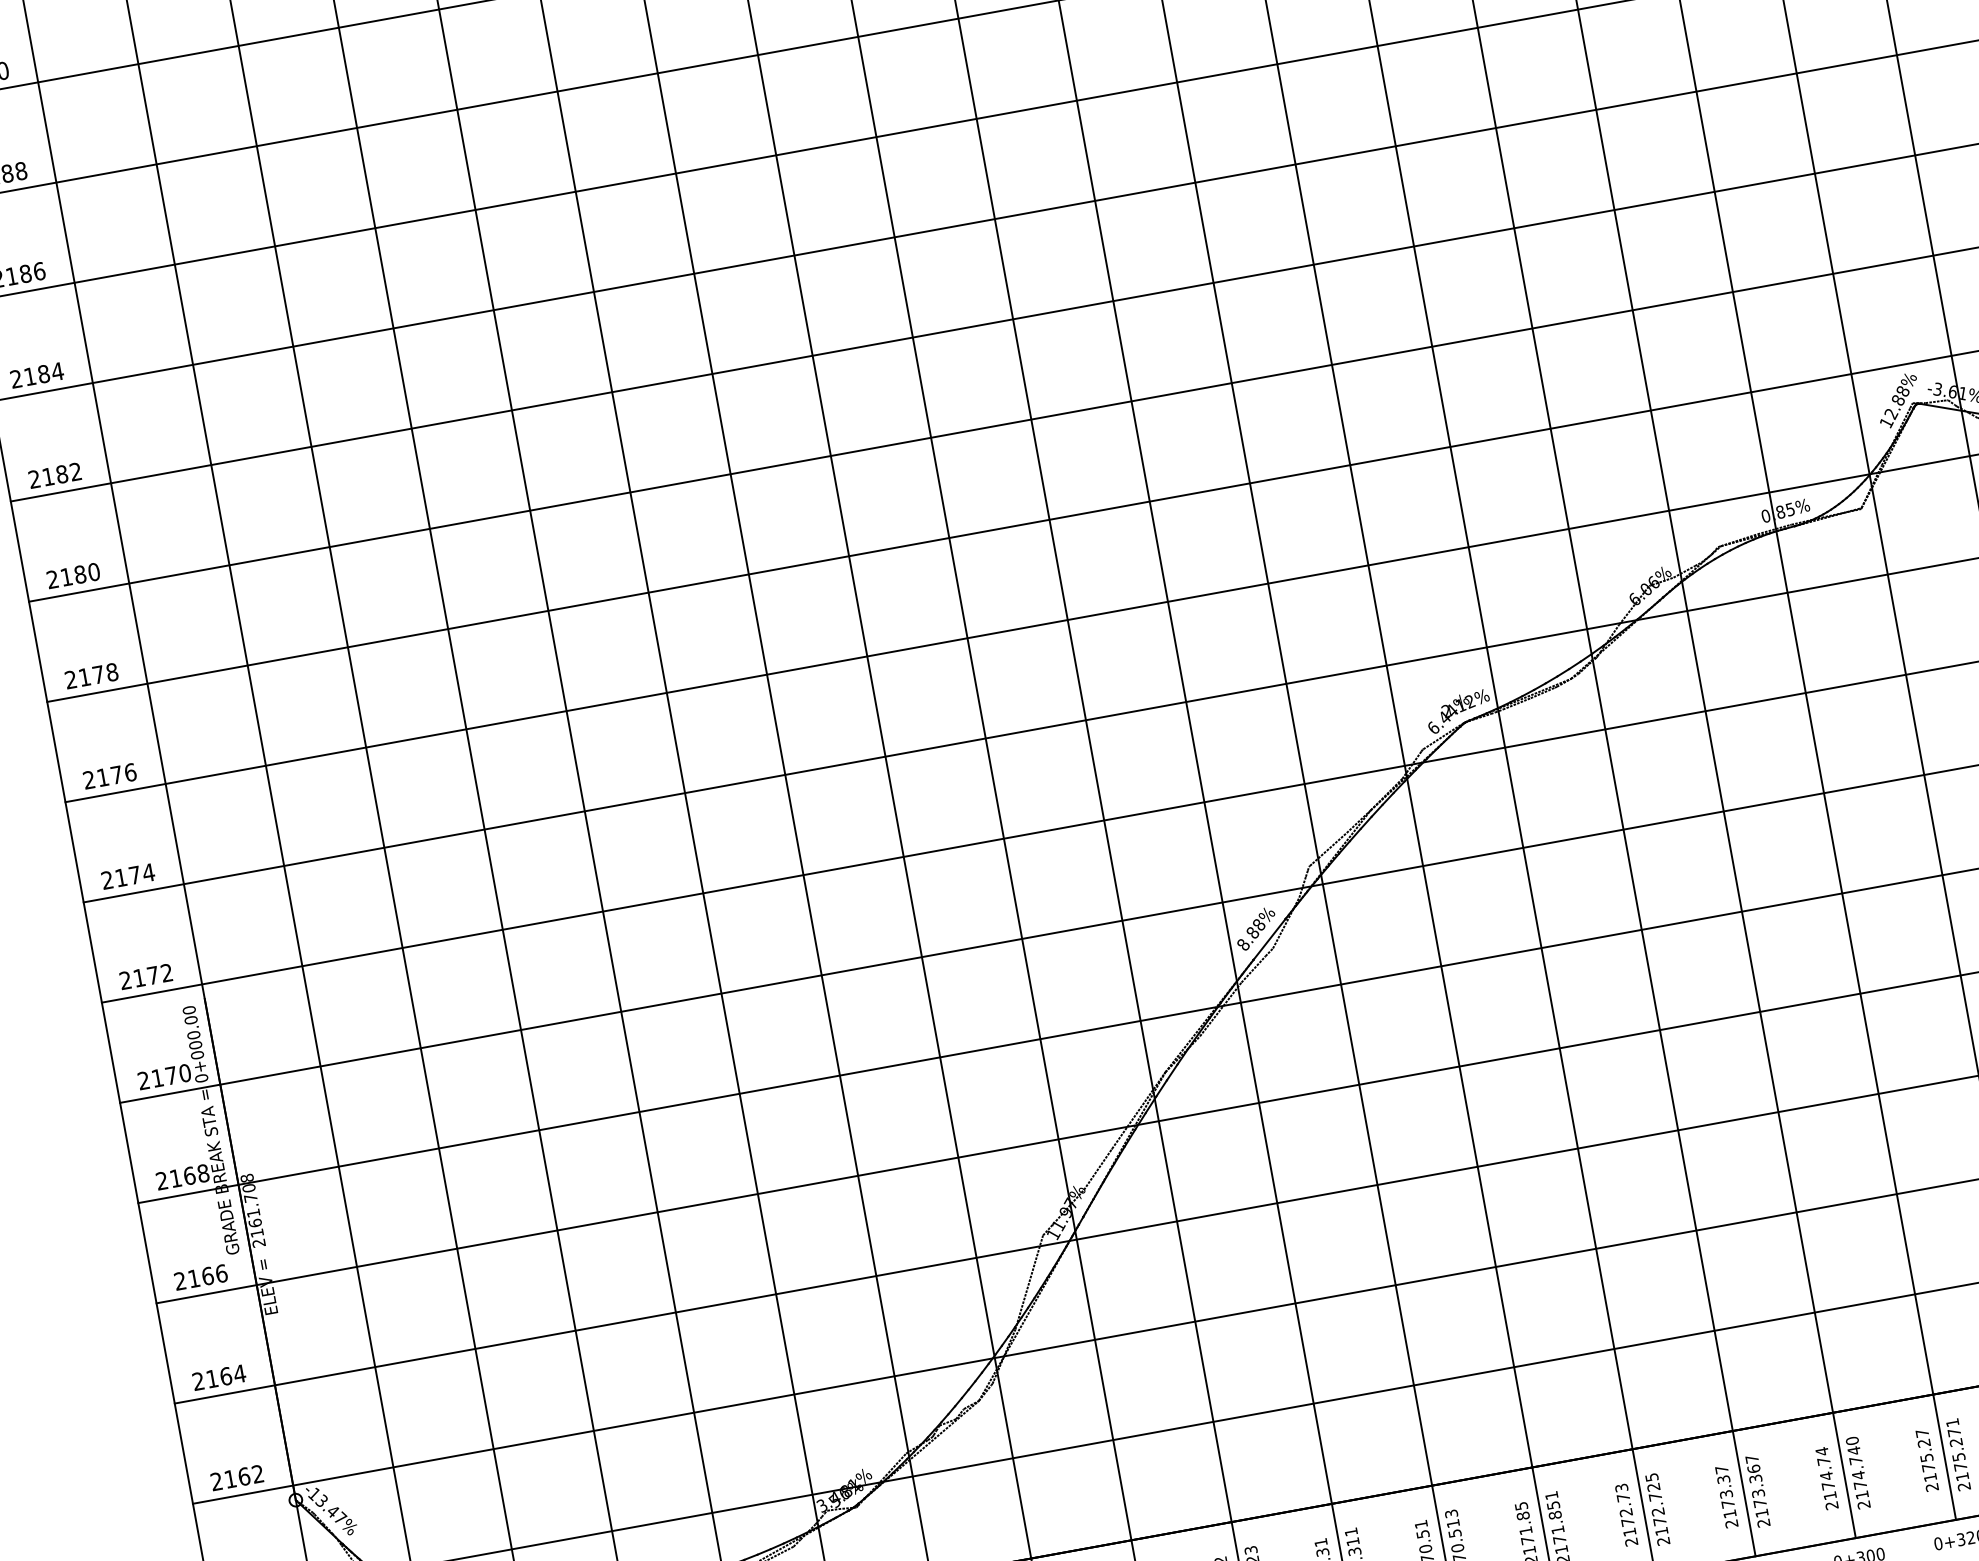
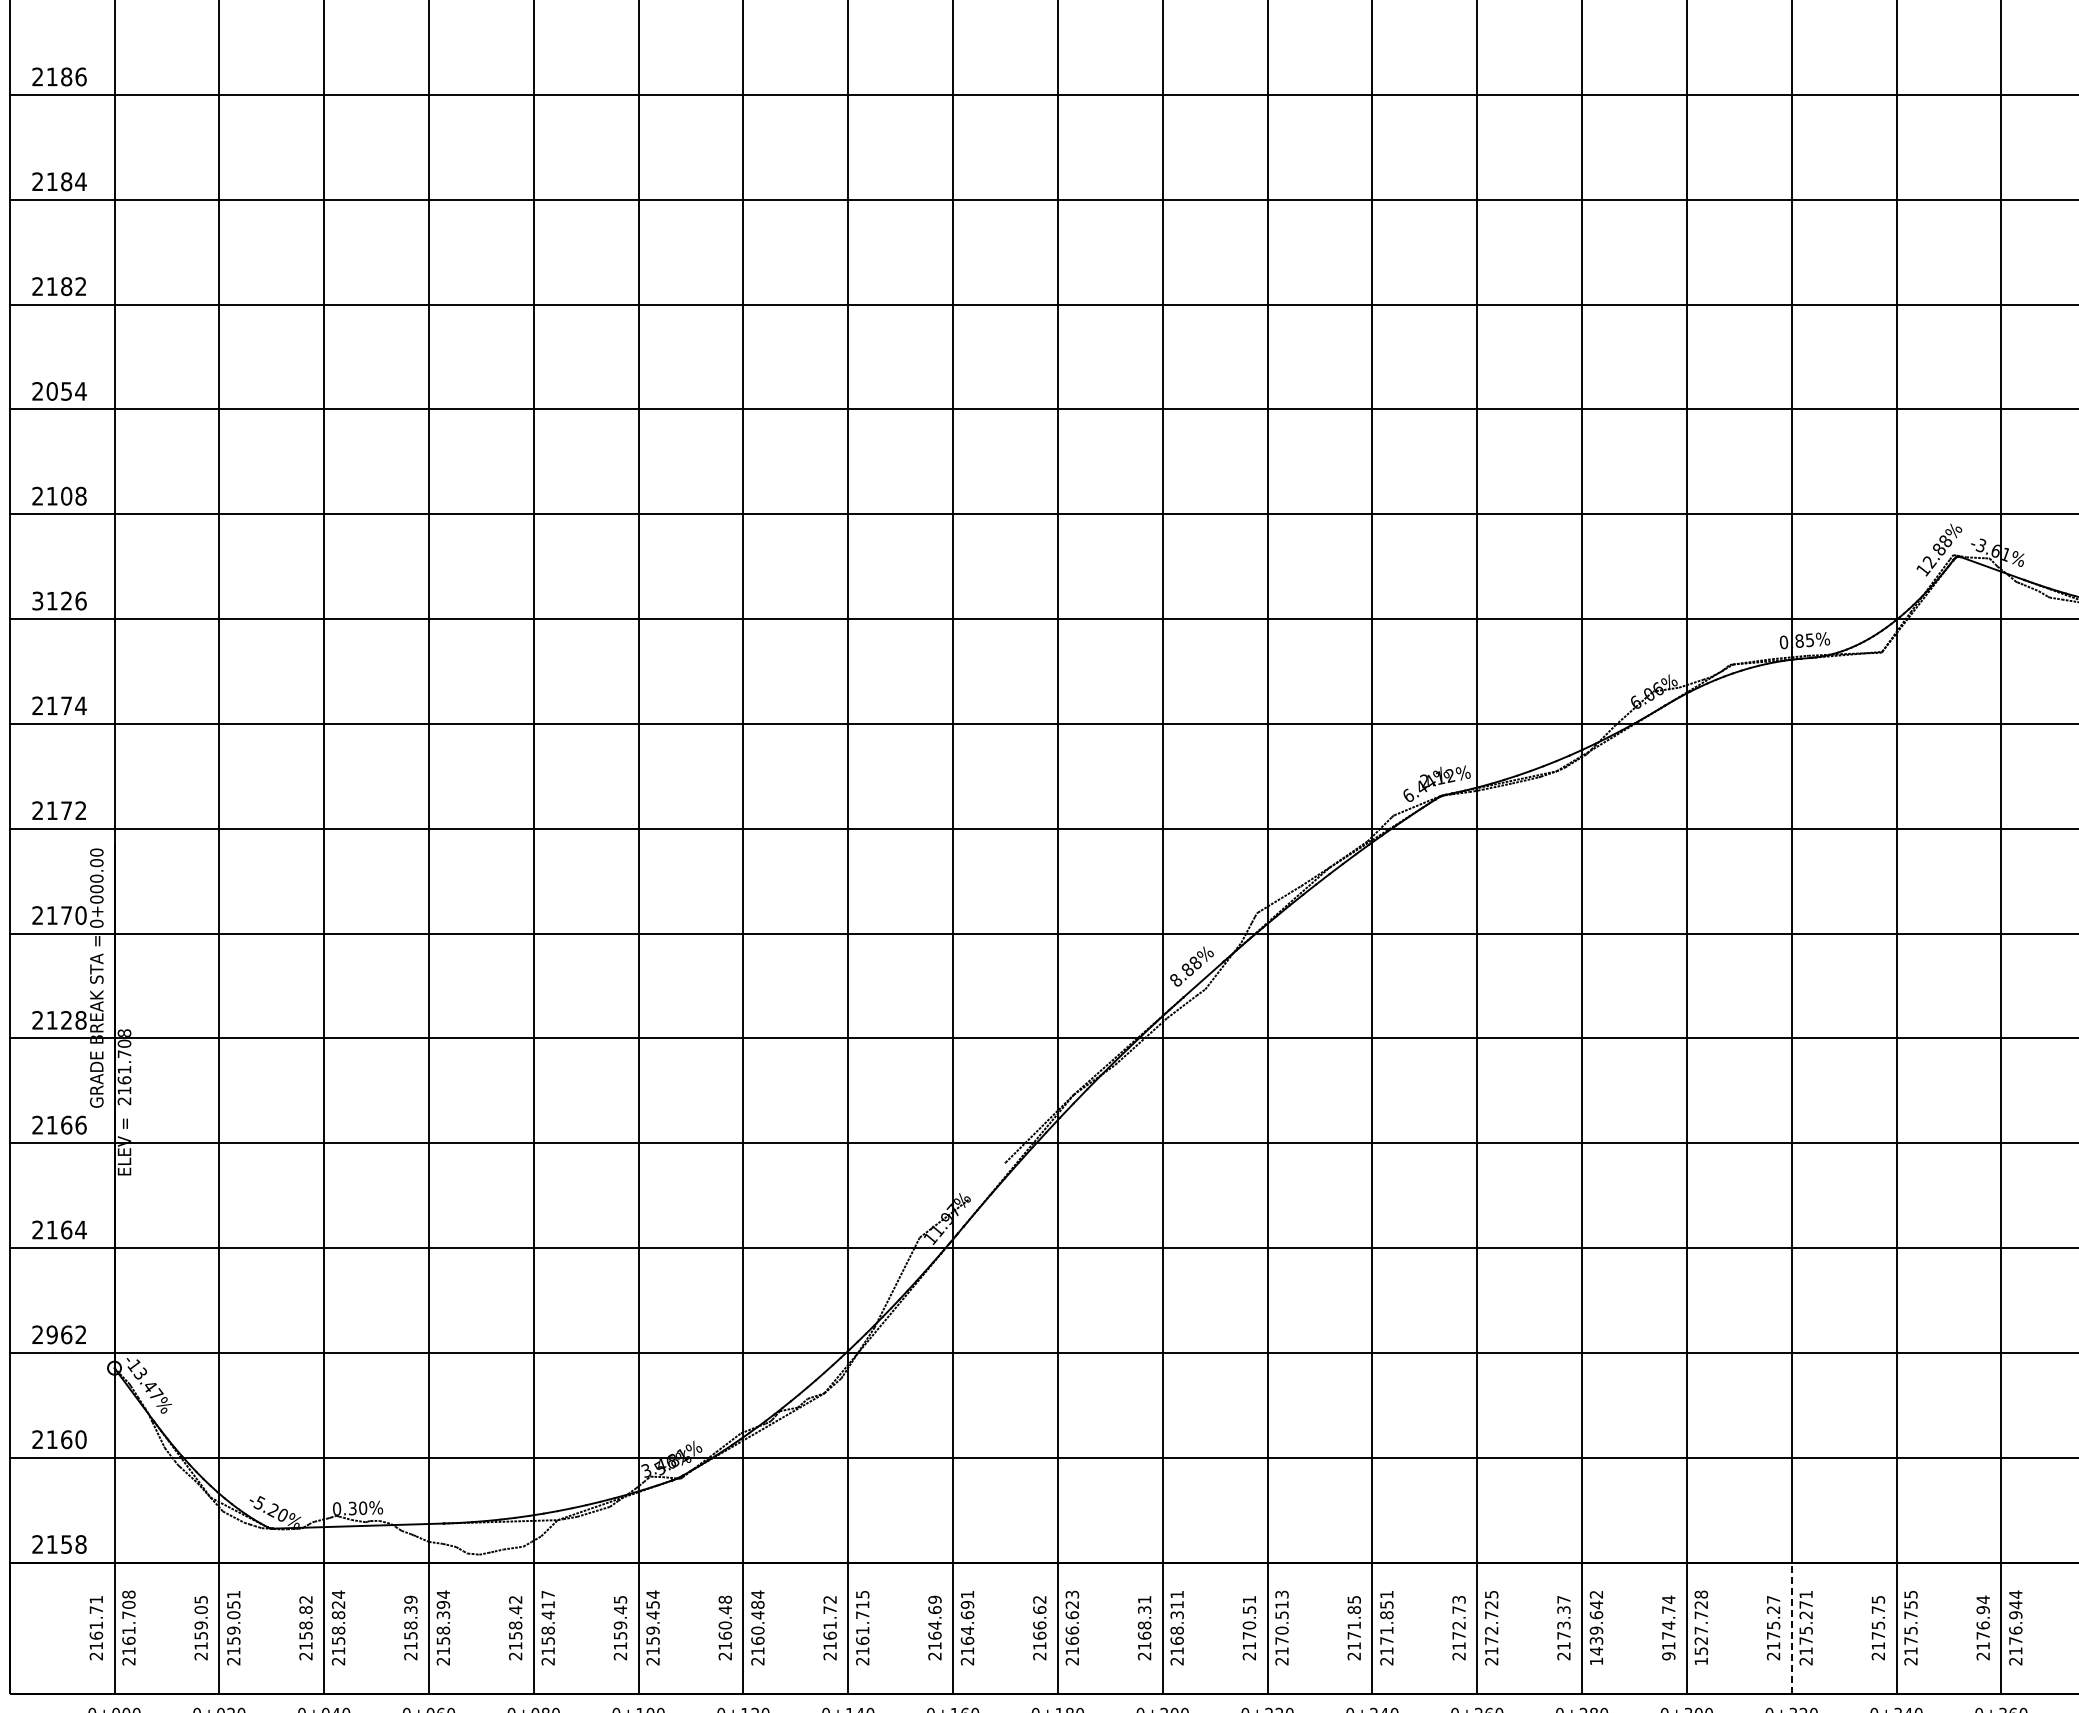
text: (80, 574) -> (66, 391), 2180 -> 2054
text: (98, 674) -> (66, 495), 2178 -> 2108
text: (102, 777) -> (51, 600), 2176 -> 3126
line: (1097, 1170) -> (986, 1181), removed
text: (189, 1176) -> (66, 1020), 2168 -> 2128
line: (1944, 1457) -> (1791, 1628), solid -> dashed
text: (1858, 1472) -> (1701, 1627), 2174.740 -> 1527.728
text: (229, 1478) -> (51, 1334), 2162 -> 2962
text: (1757, 1490) -> (1596, 1627), 2173.367 -> 1439.642
text: (1831, 1505) -> (1668, 1656), 2174.74 -> 9174.74

